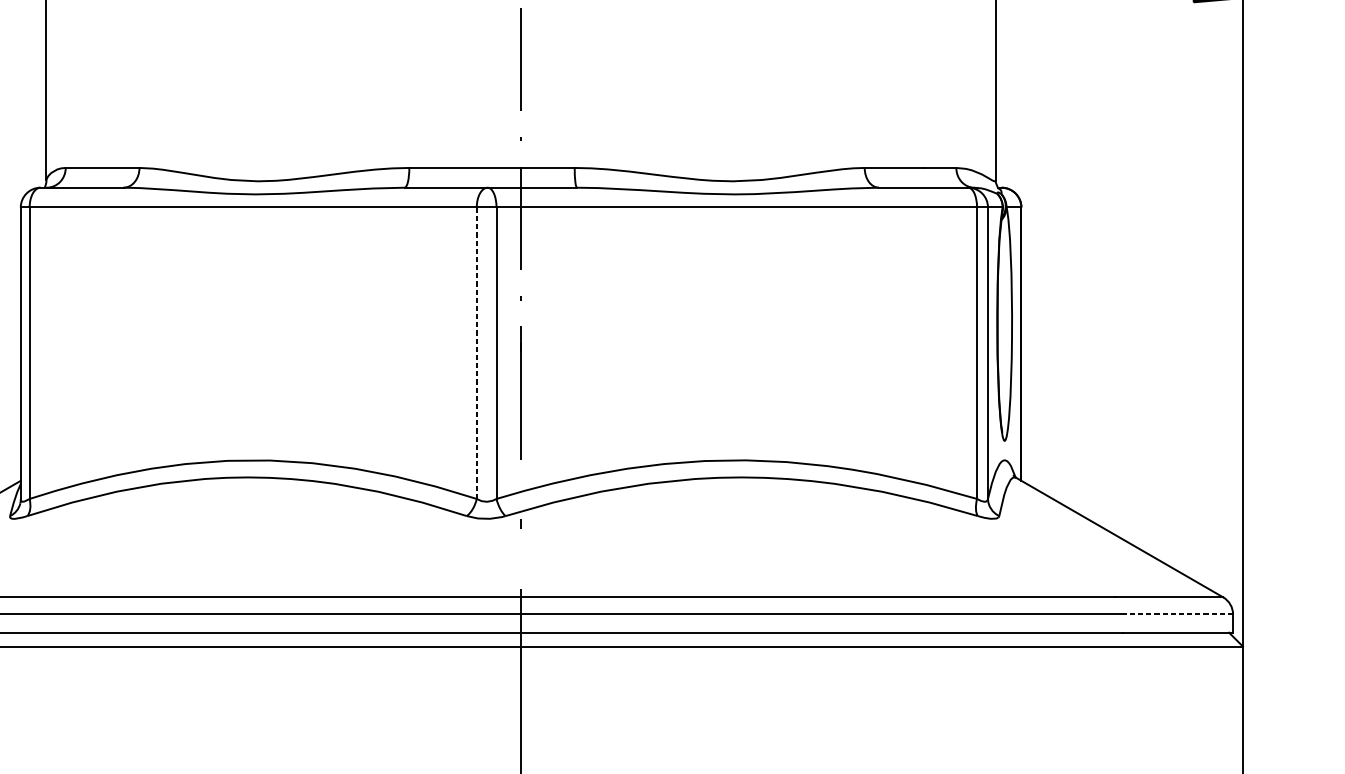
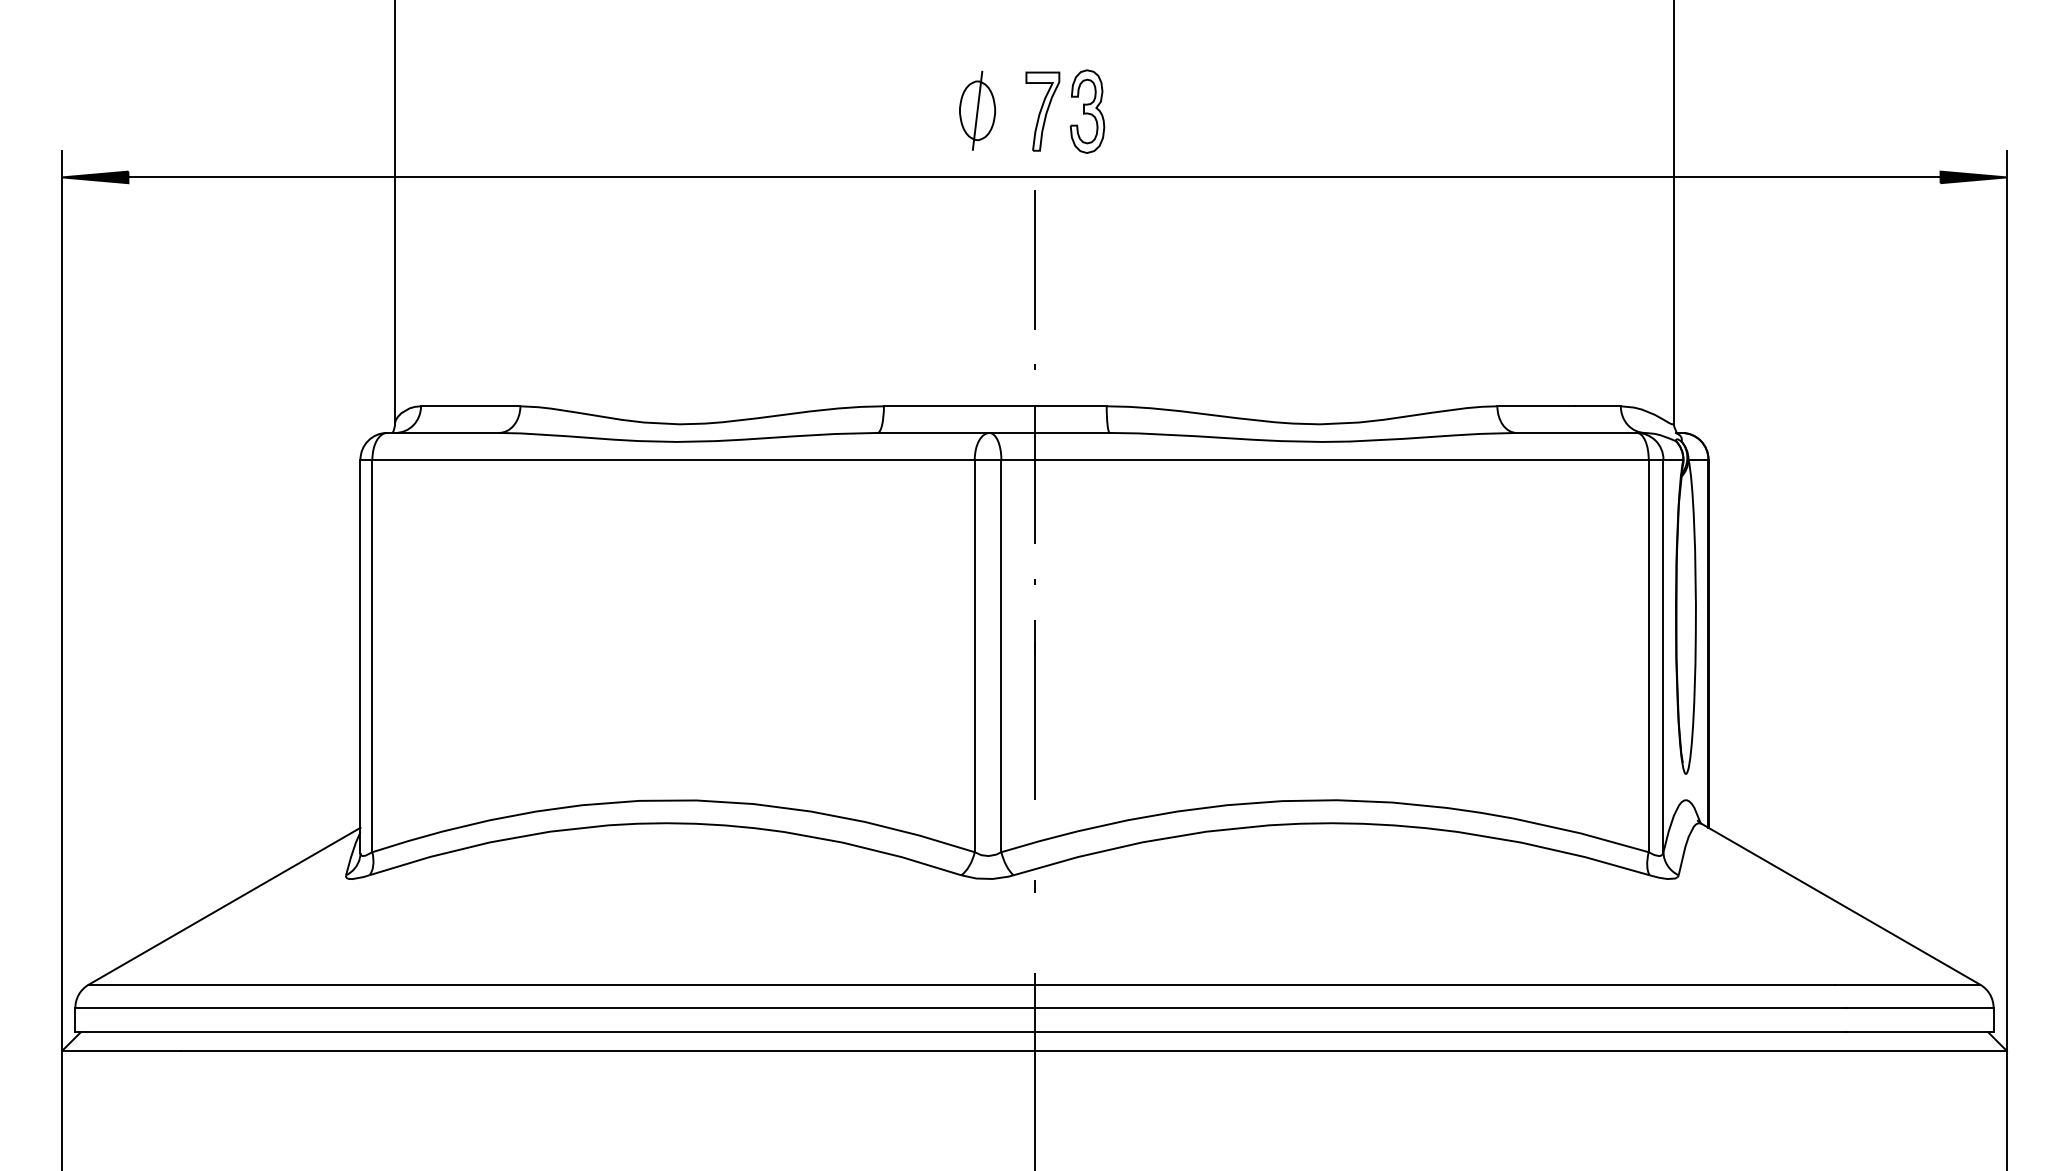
line: (476, 352) -> (974, 655), dashed -> solid
line: (1178, 614) -> (1919, 1007), dashed -> solid

